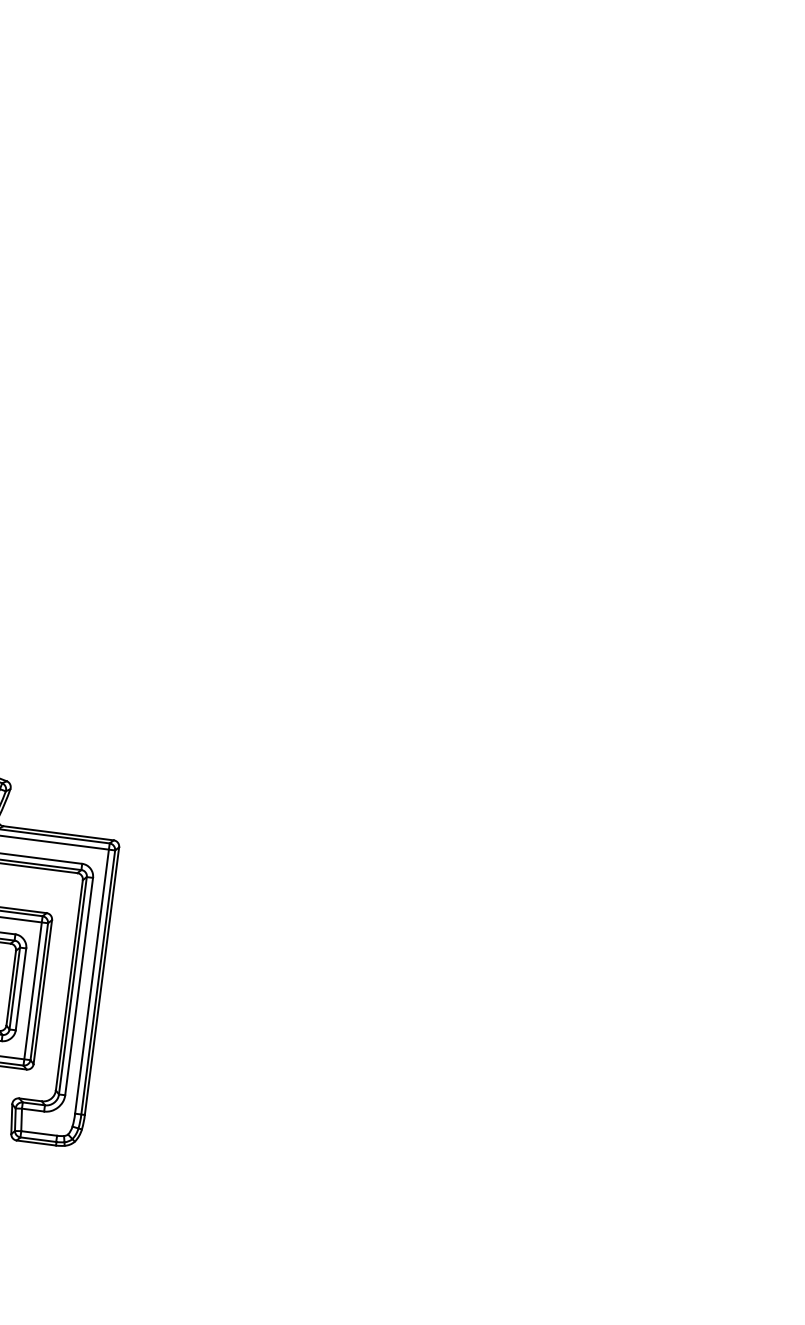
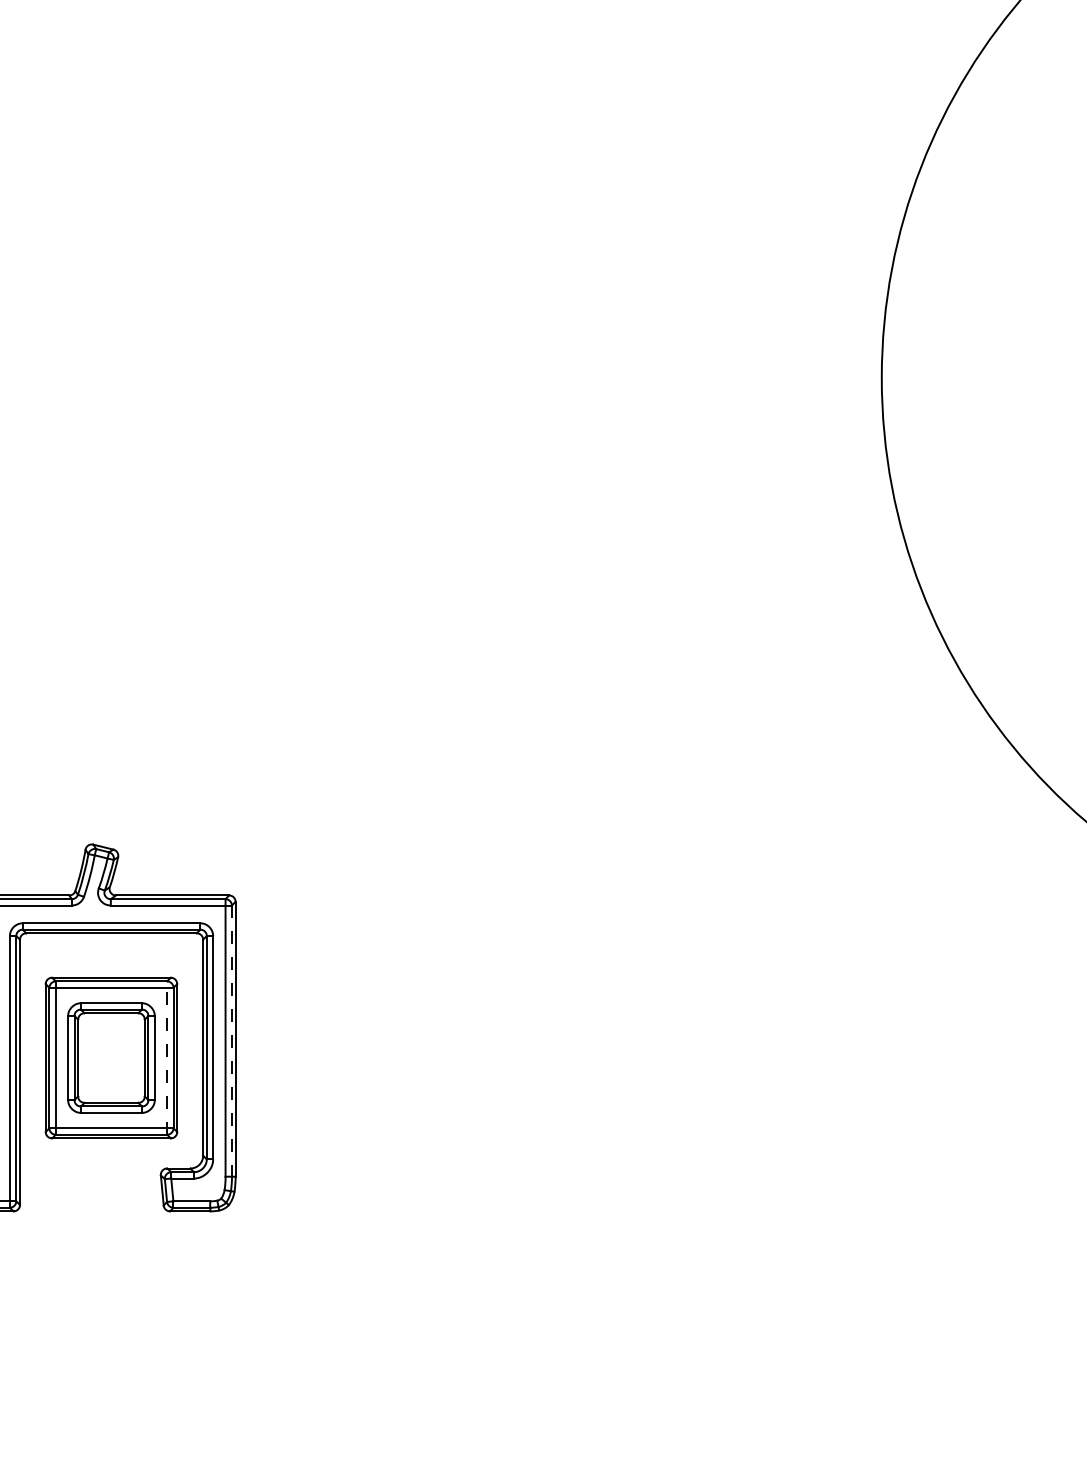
line: (97, 982) -> (231, 1041), solid -> dashed
line: (33, 991) -> (167, 1058), solid -> dashed

